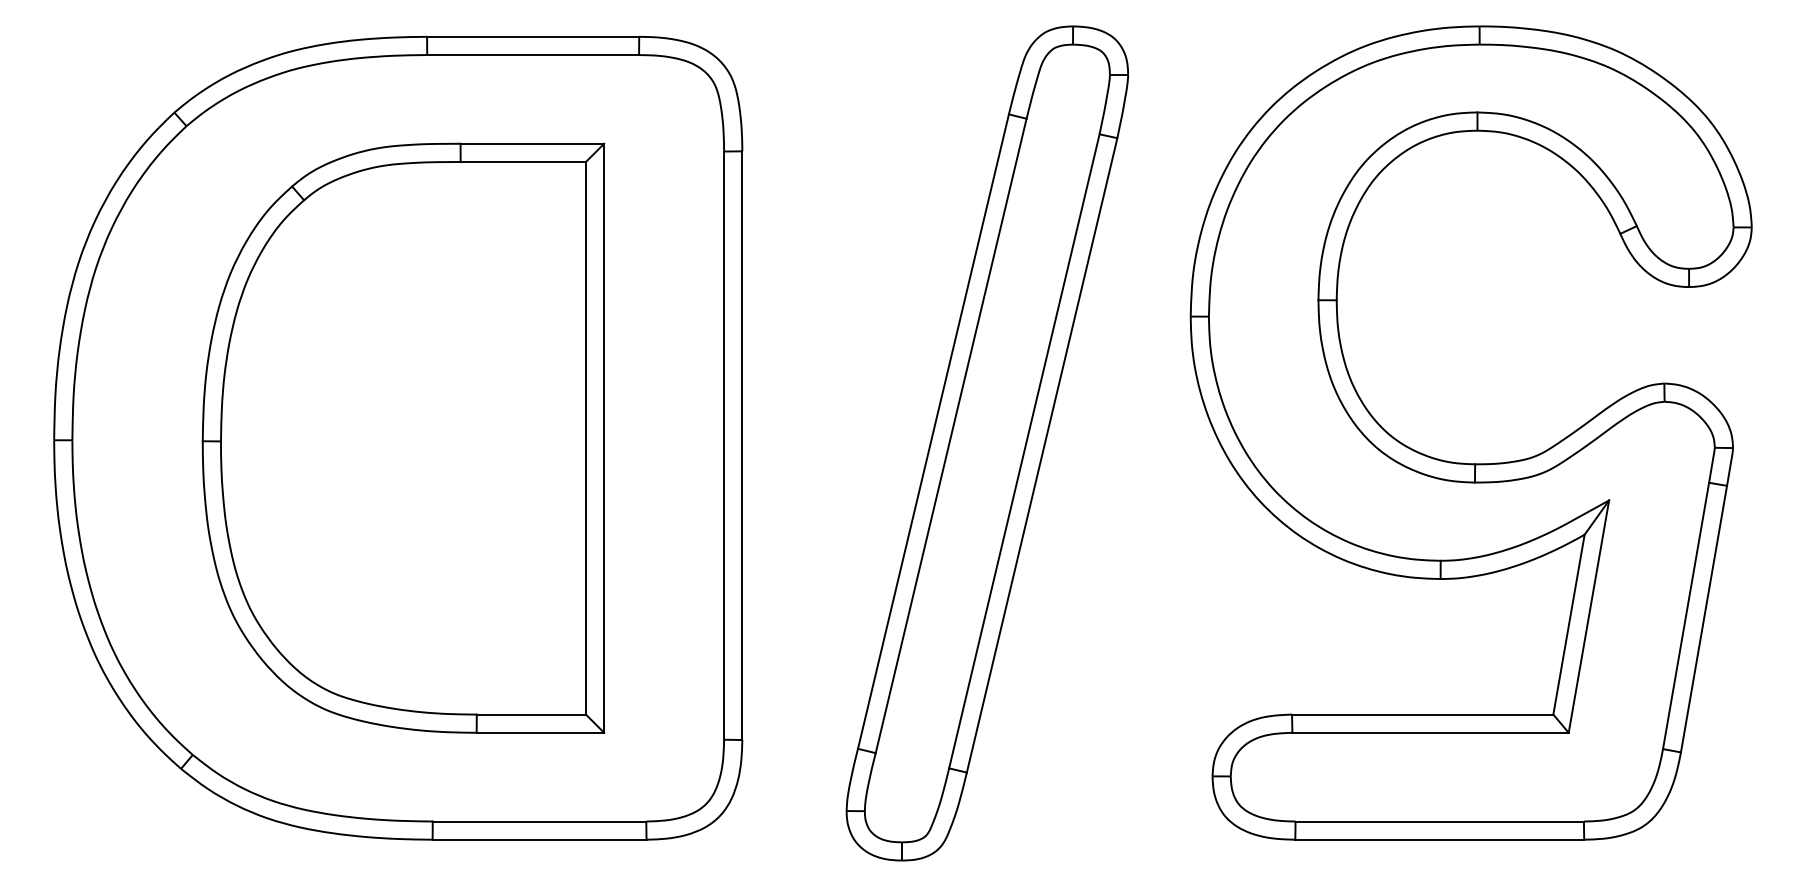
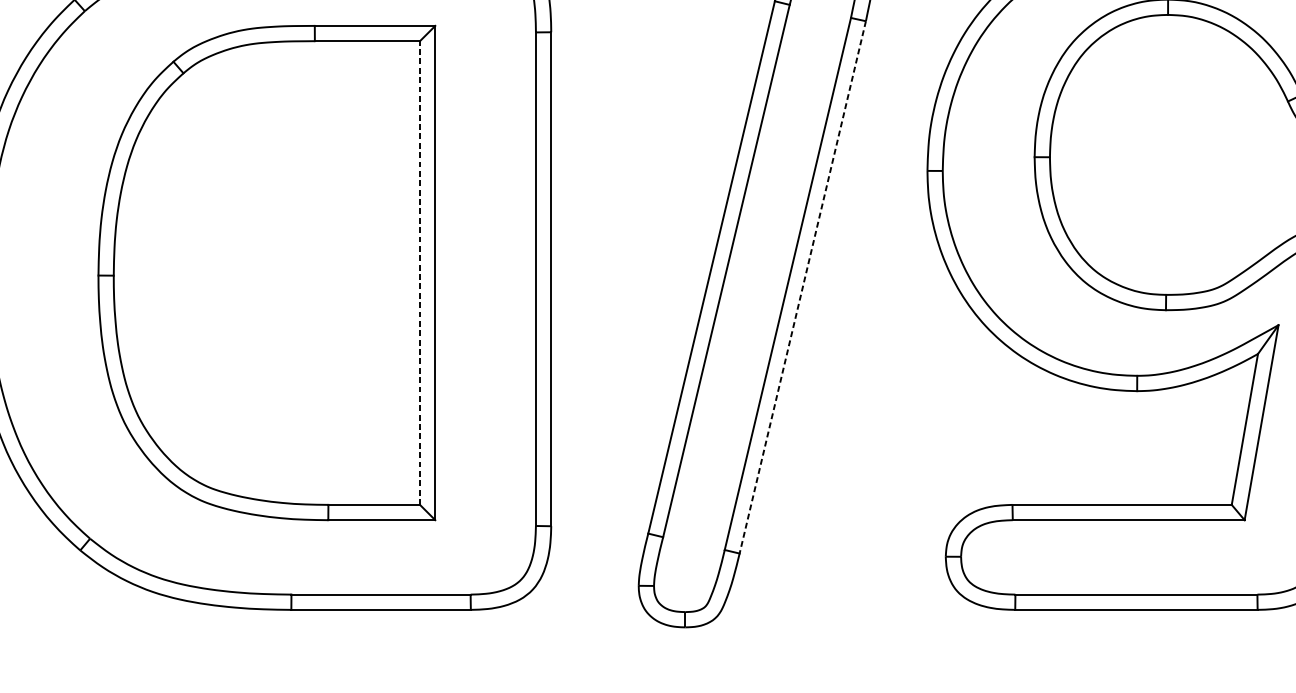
line: (585, 437) -> (419, 272), solid -> dashed
line: (1042, 455) -> (803, 287), solid -> dashed

